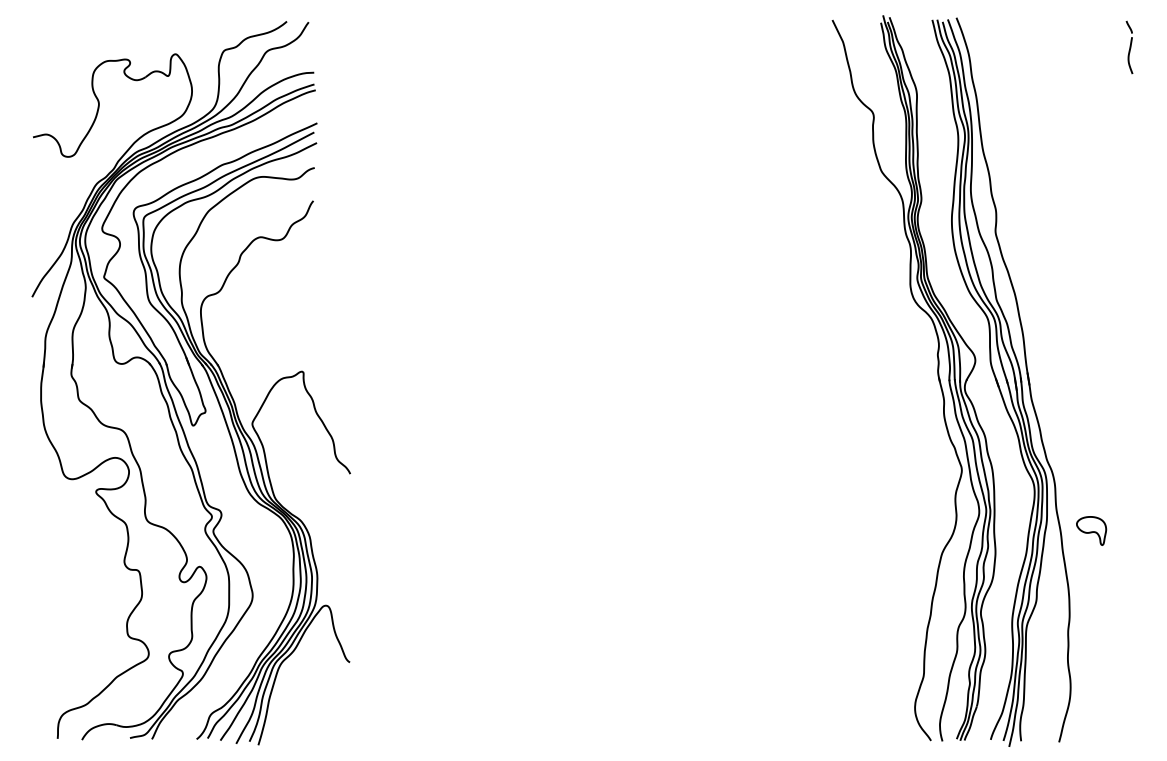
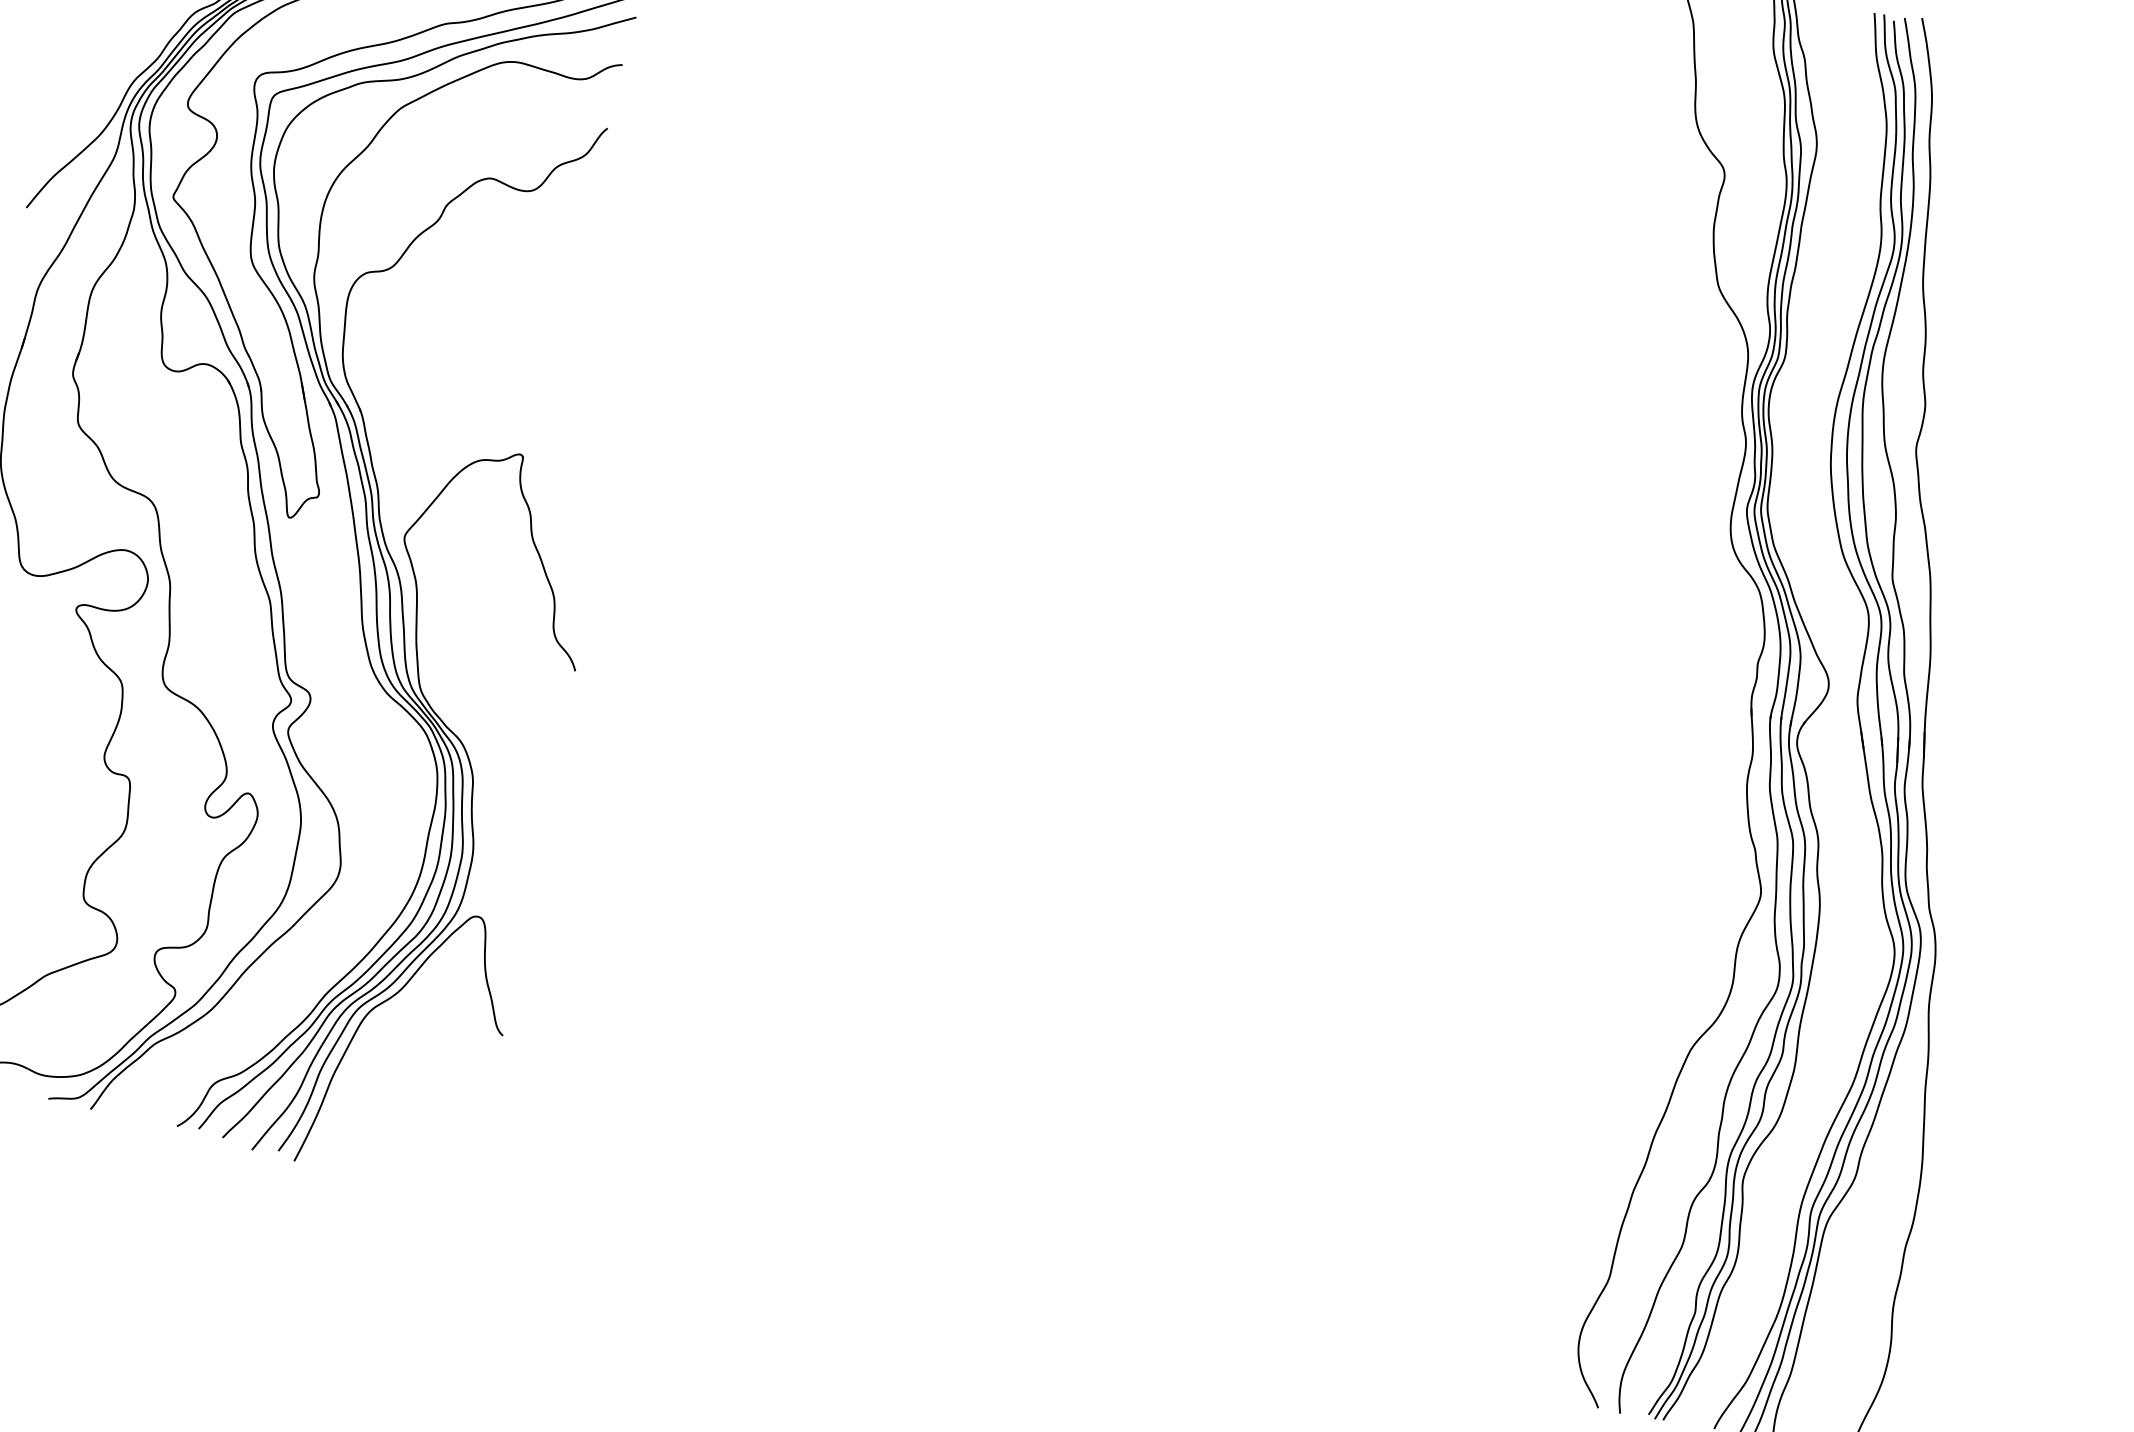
part: (1091, 530) -> (1988, 1061), removed

